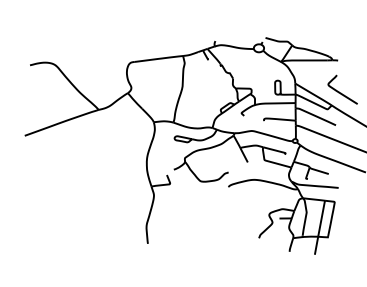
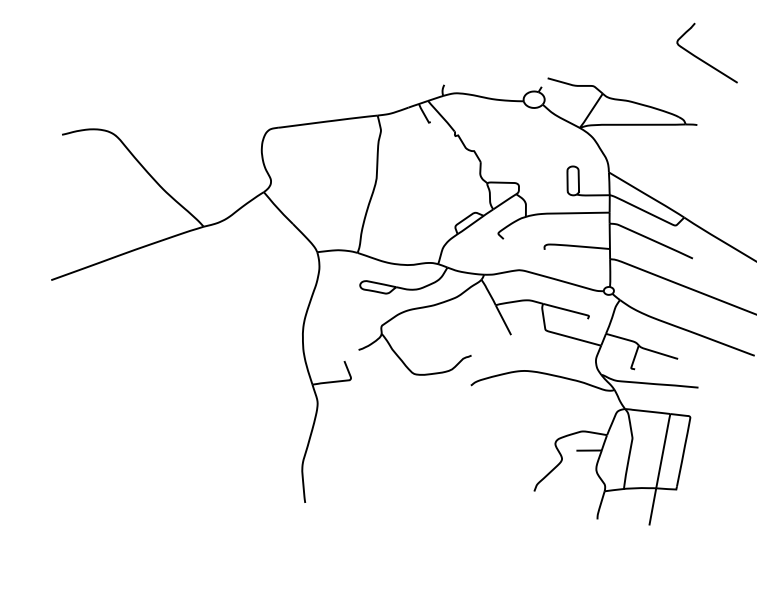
curve: (341, 92) -> (704, 58), moved

